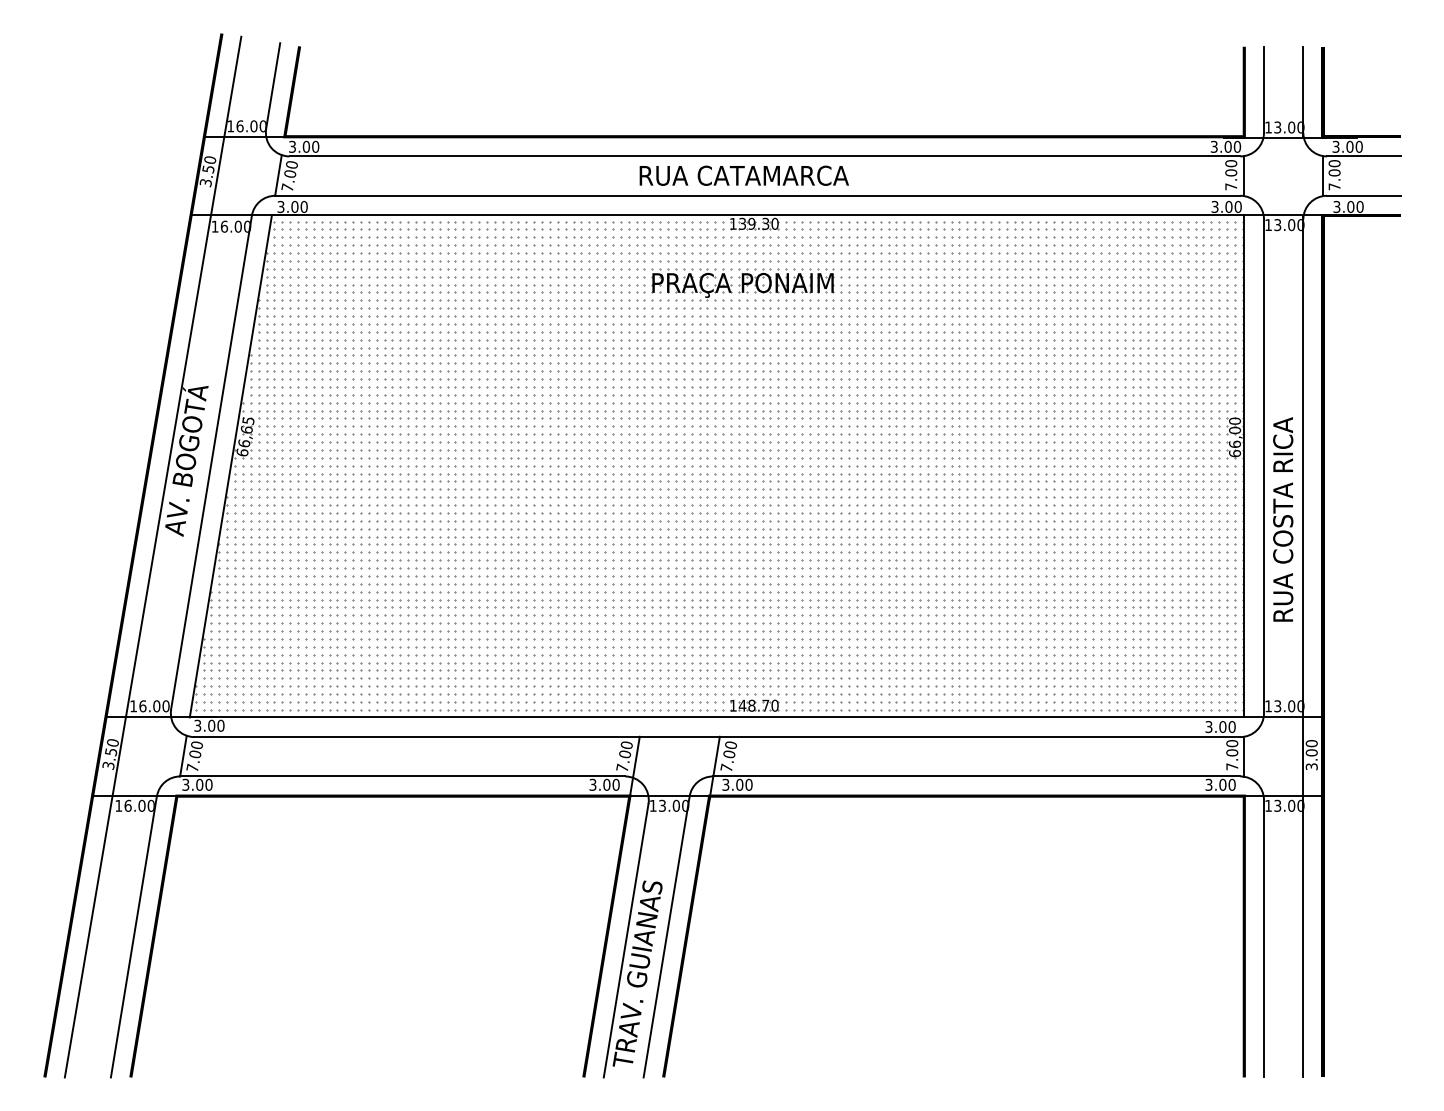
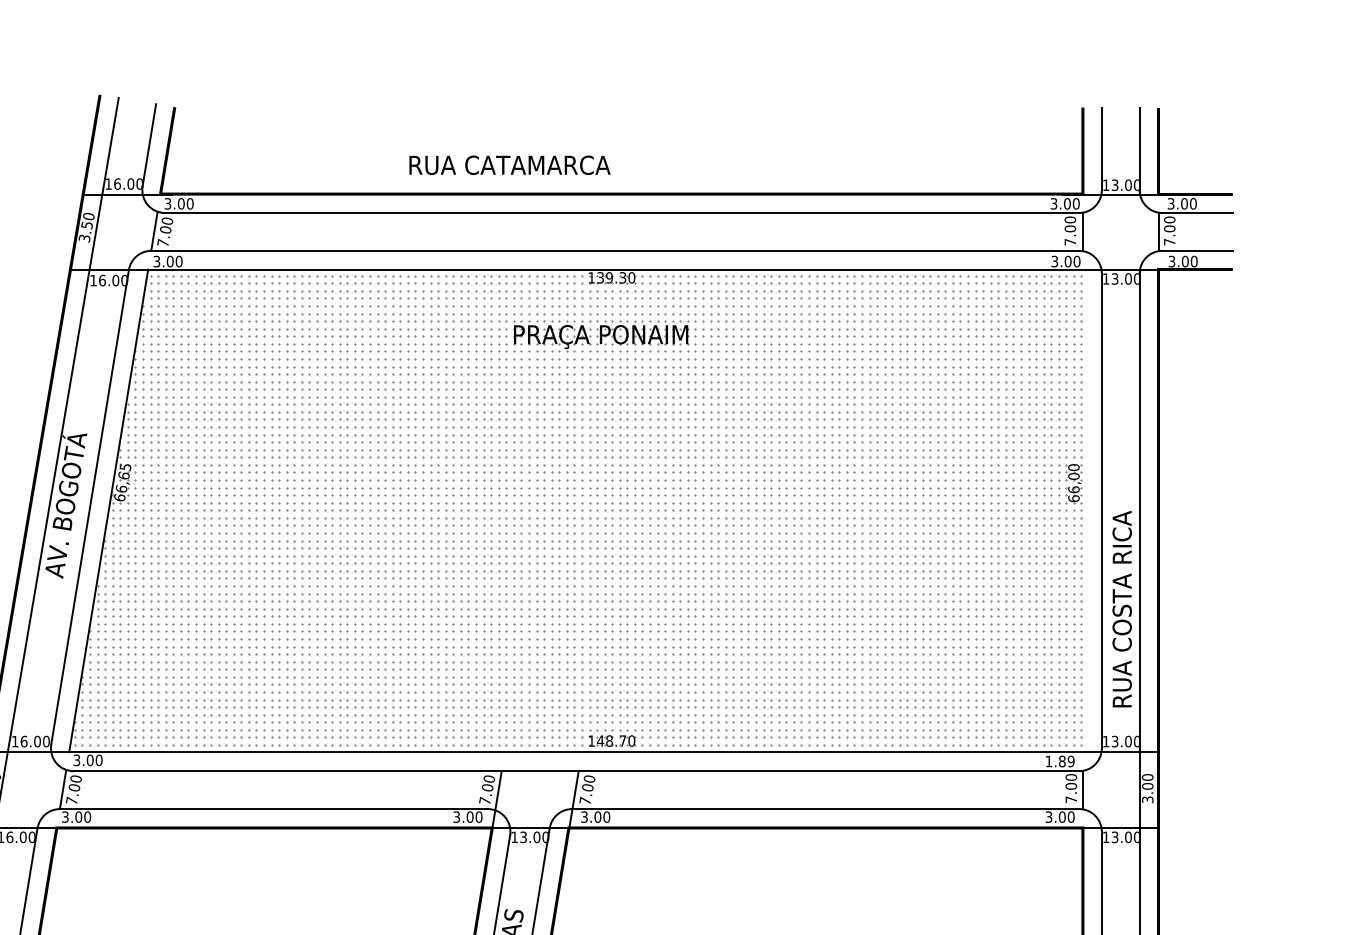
text: (743, 175) -> (509, 165), moved
line: (1244, 466) -> (1083, 511), removed
text: (1283, 519) -> (1122, 609), moved
text: (1220, 727) -> (1060, 761), 3.00 -> 1.89

